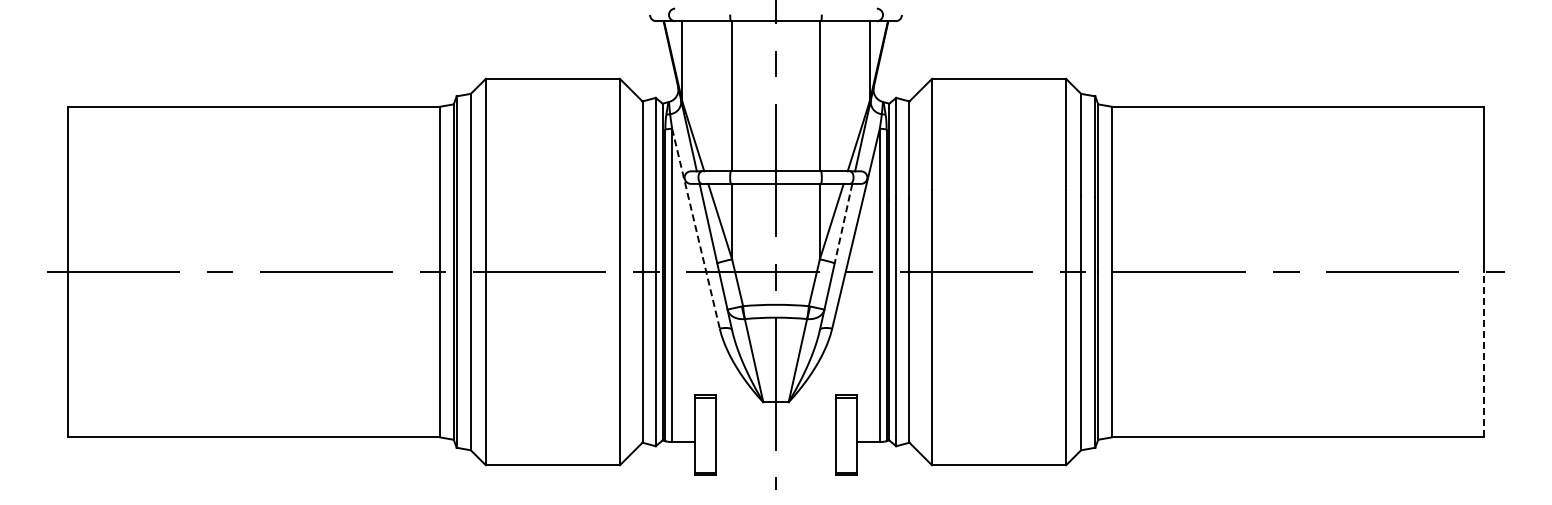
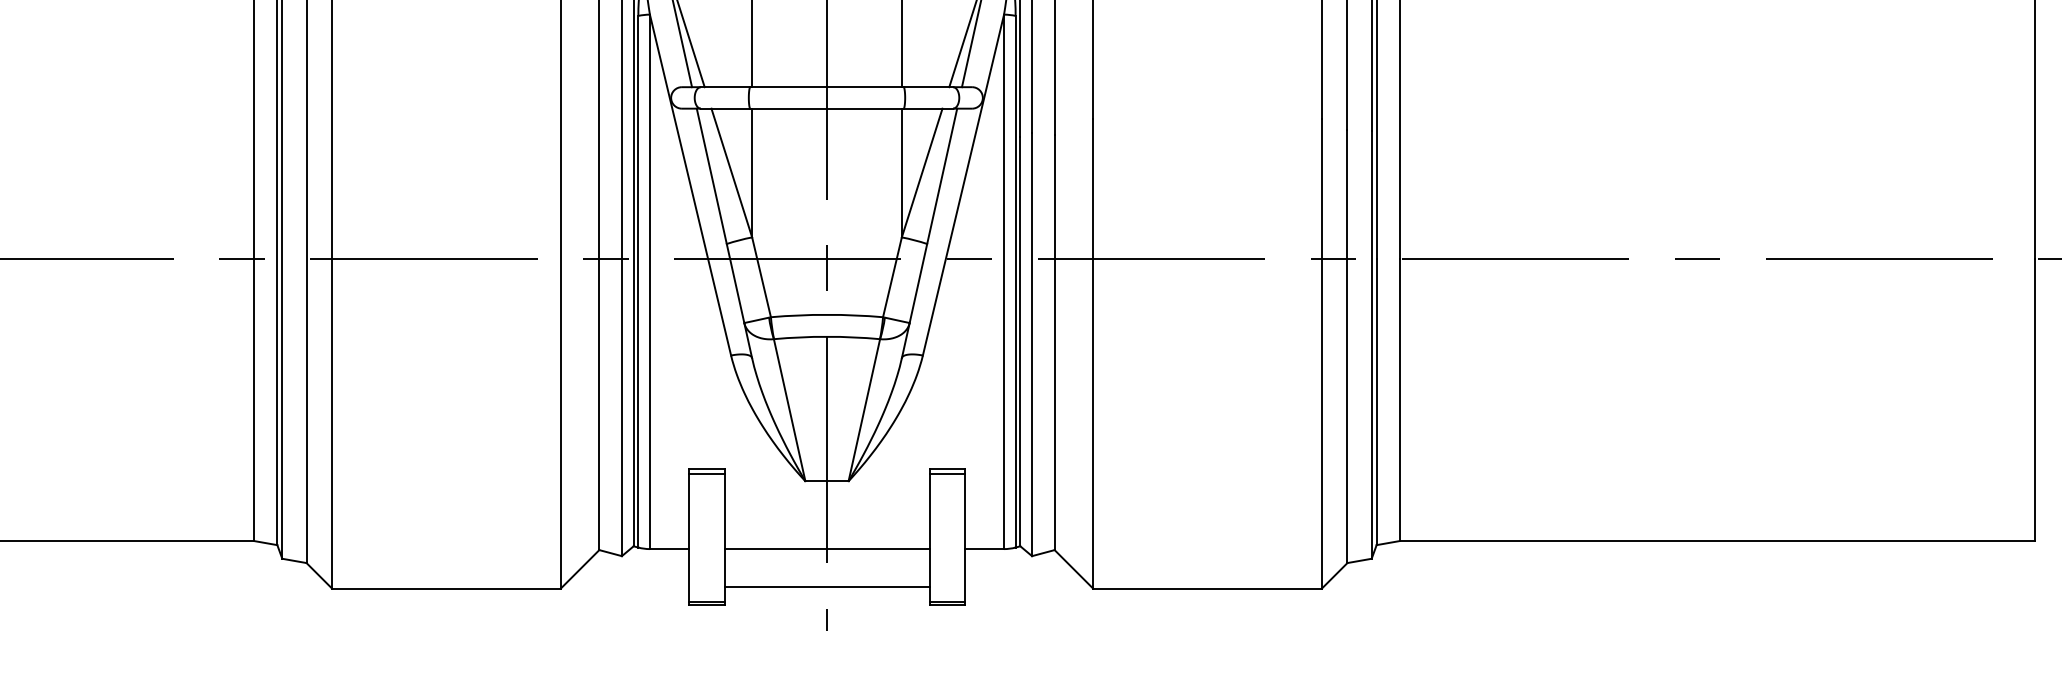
line: (843, 223) -> (942, 176), dashed -> solid
line: (695, 228) -> (689, 184), dashed -> solid
line: (1484, 354) -> (2035, 399), dashed -> solid
line: (775, 441) -> (826, 548), added
line: (775, 464) -> (826, 587), added

